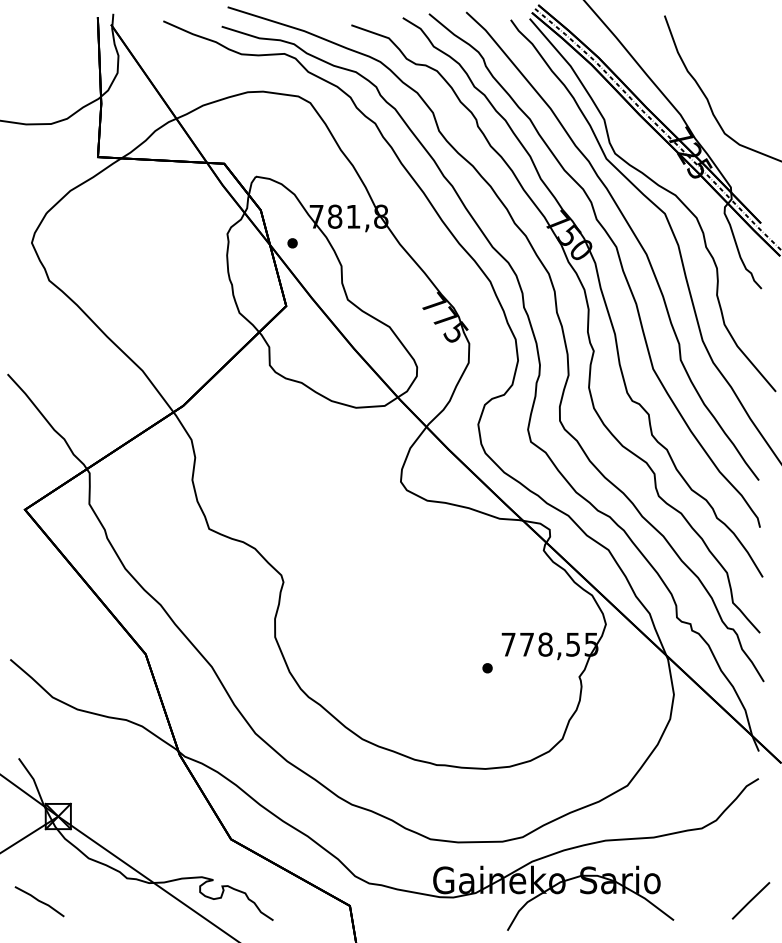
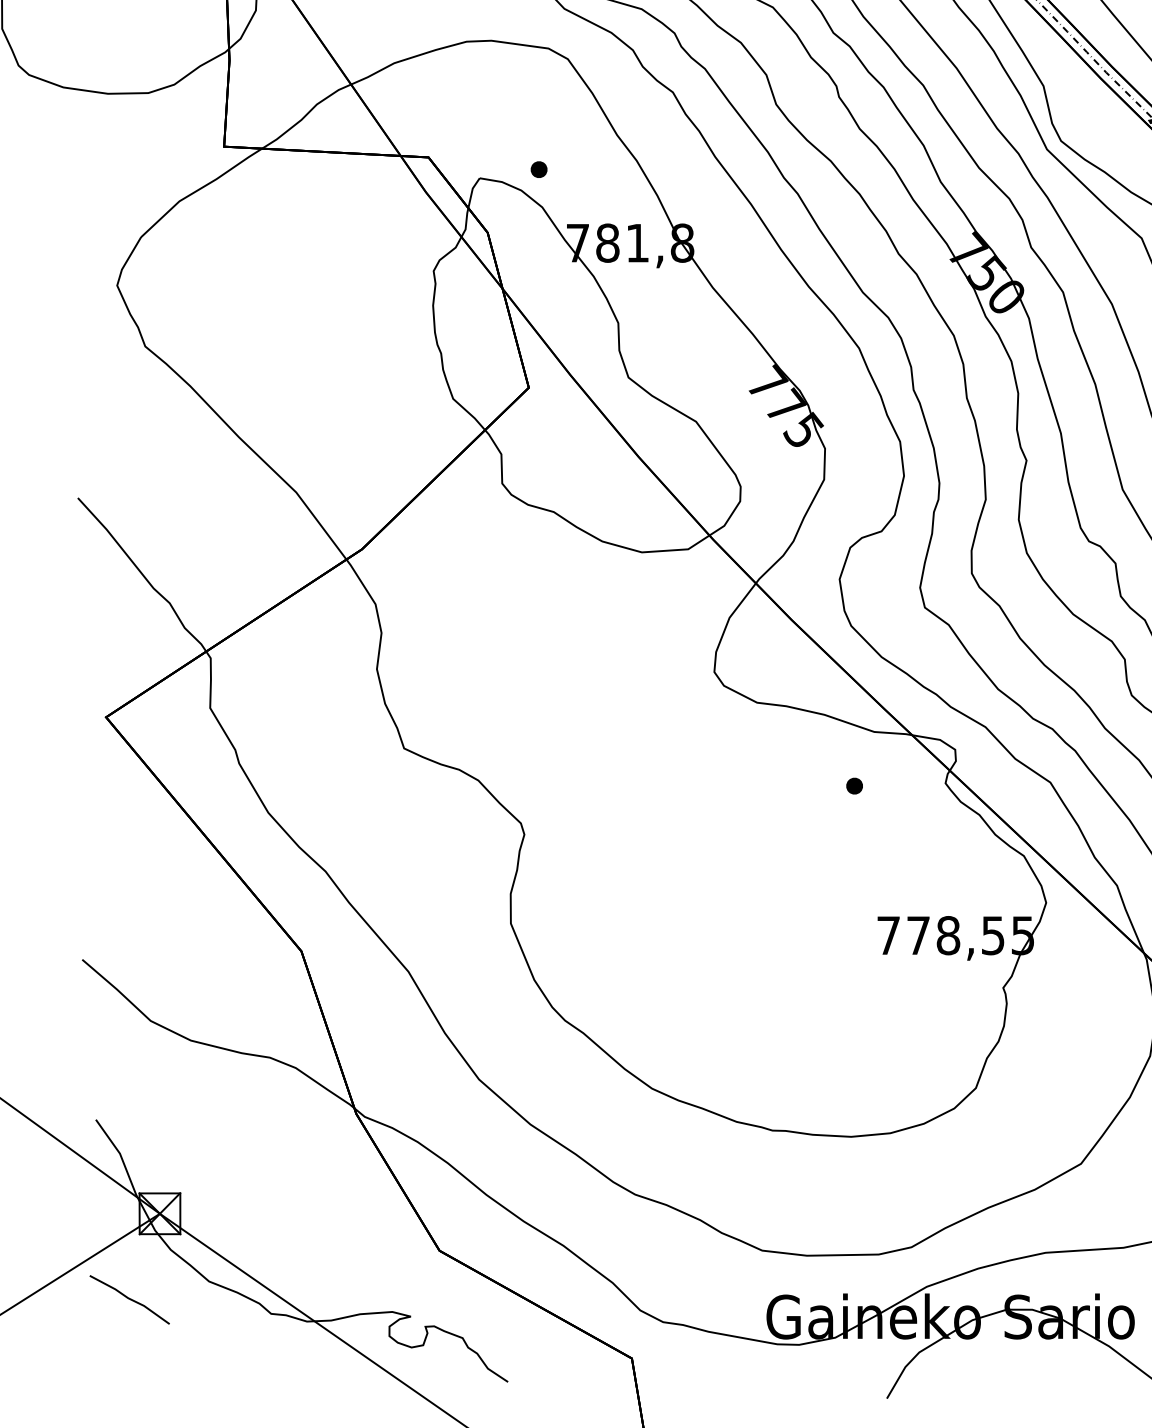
part: (292, 243) -> (538, 169), moved
part: (487, 668) -> (854, 786), moved
line: (39, 901) -> (129, 1299), moved

